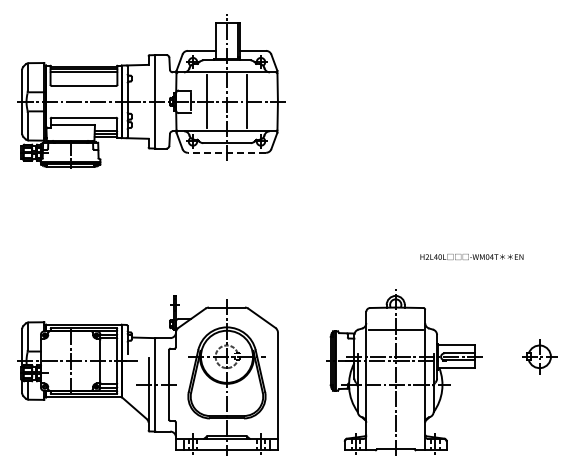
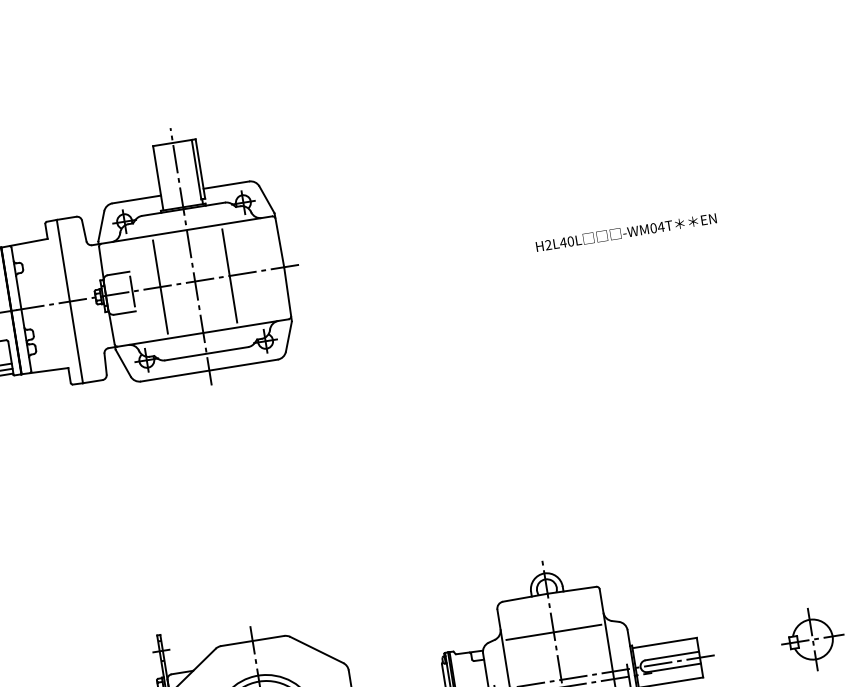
line: (226, 152) -> (208, 370), dashed -> solid
text: (471, 256) -> (625, 231), moved

